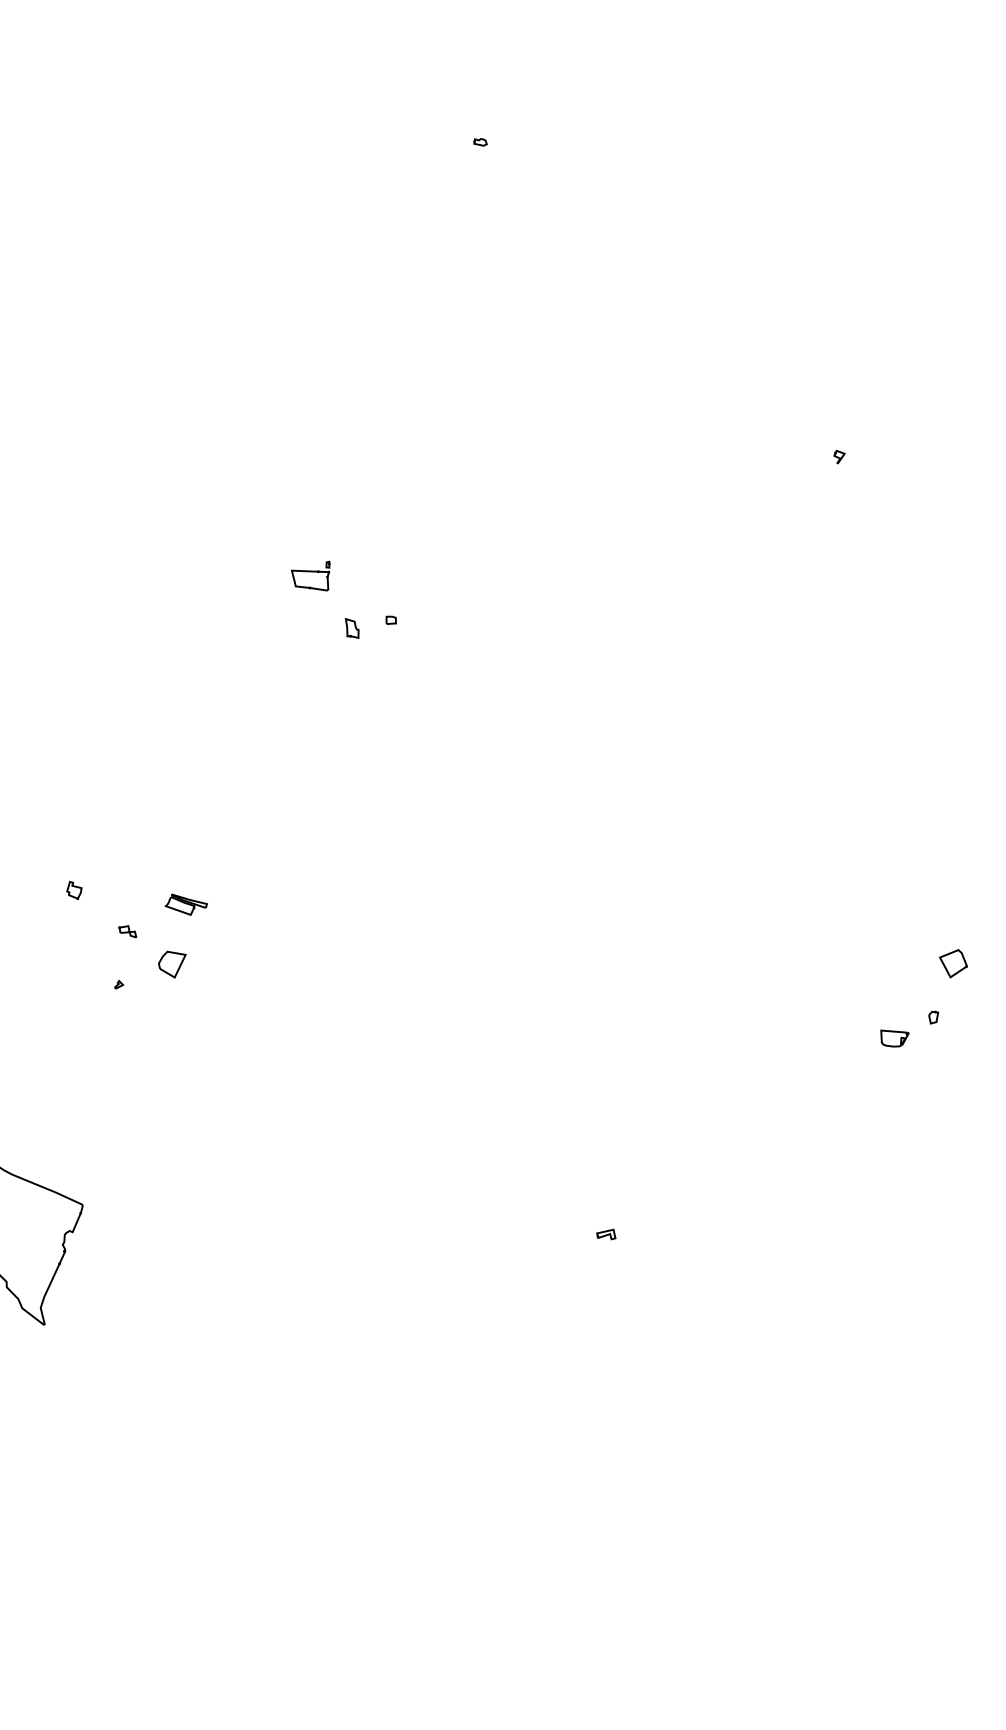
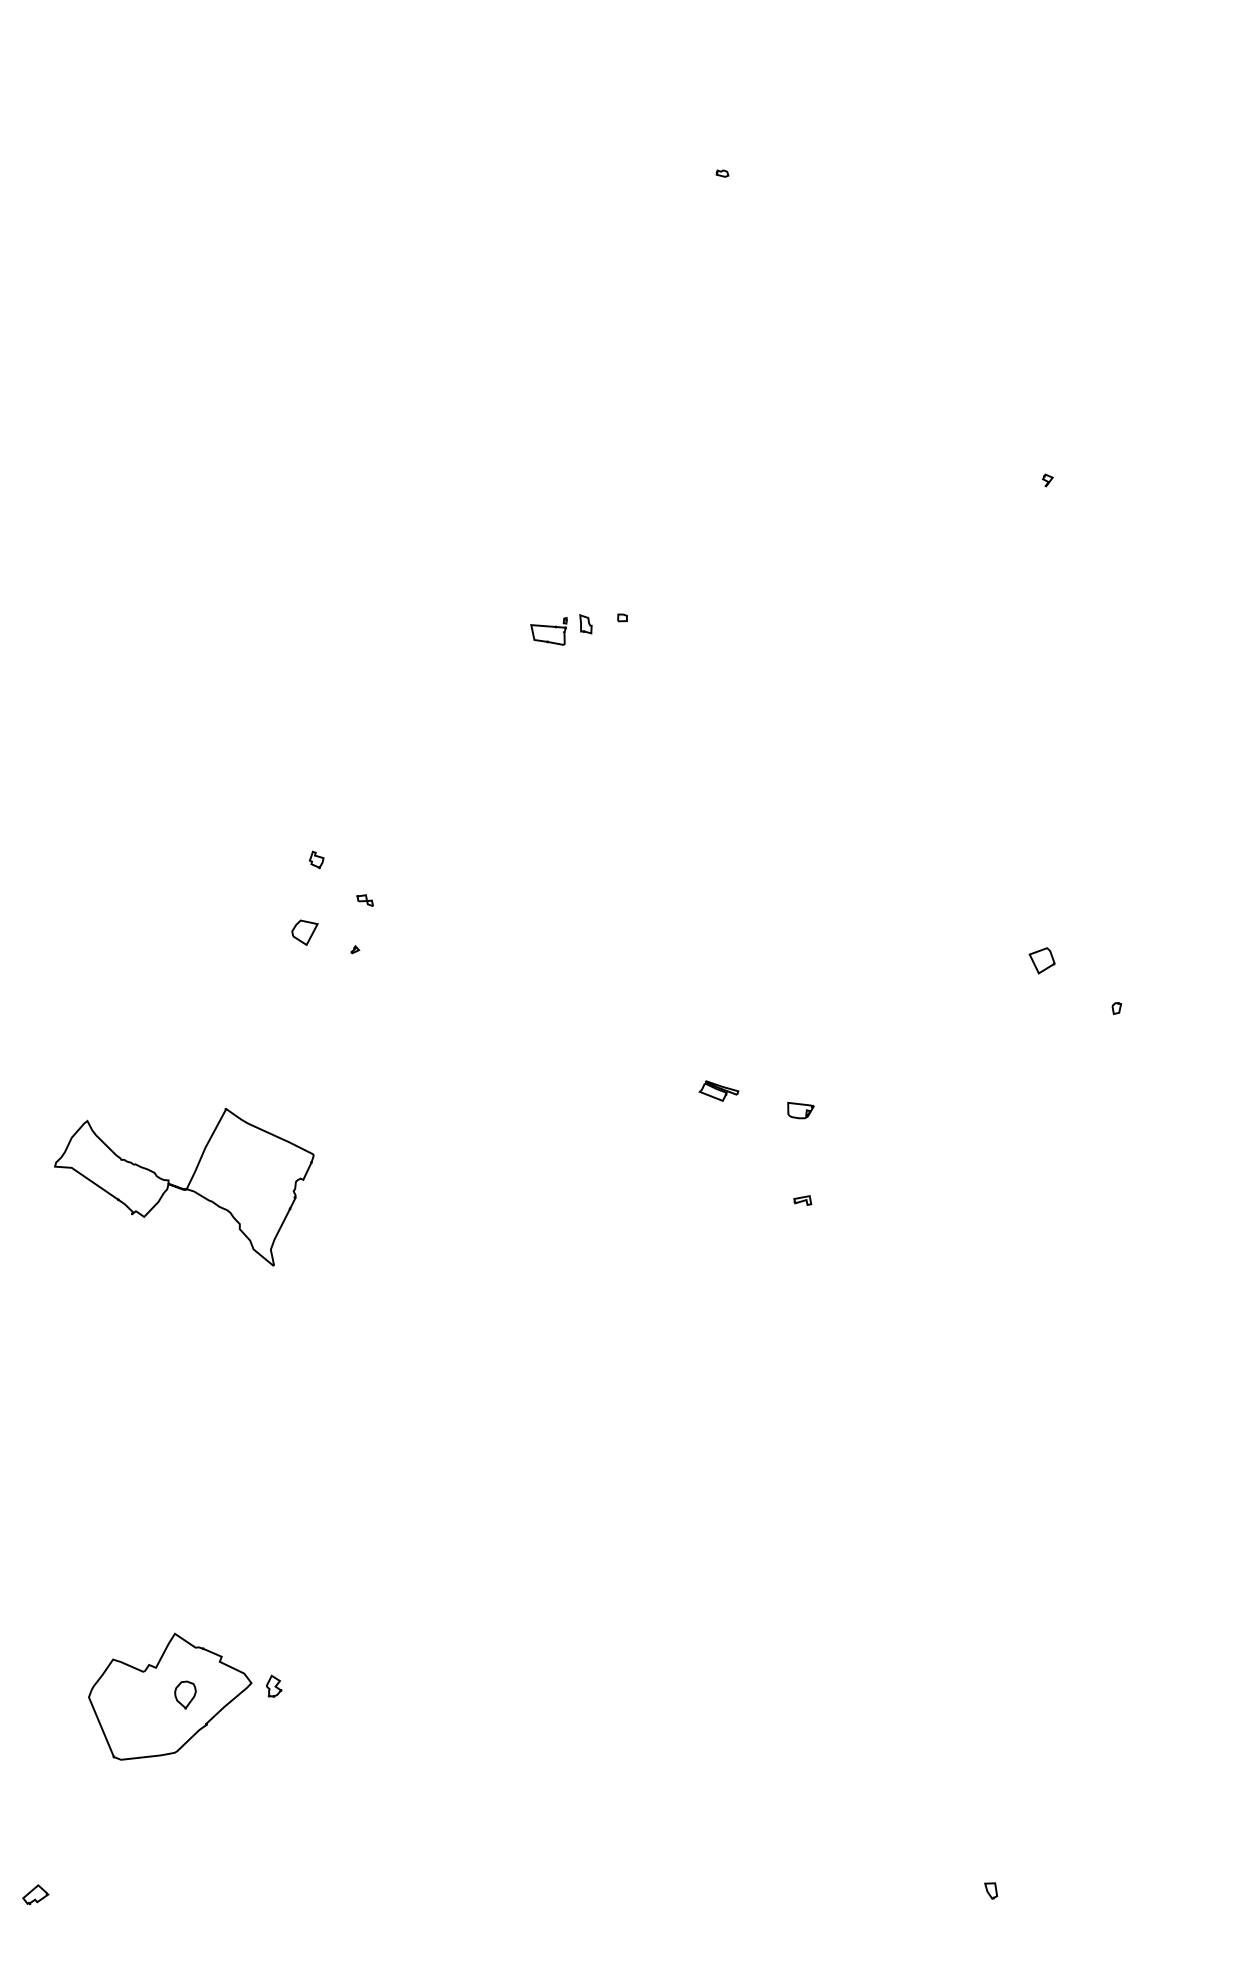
part: (310, 576) -> (548, 631), moved
part: (185, 903) -> (718, 1090), moved
part: (952, 963) -> (1041, 960), moved
part: (171, 964) -> (304, 932), moved
part: (894, 1038) -> (800, 1110), moved

